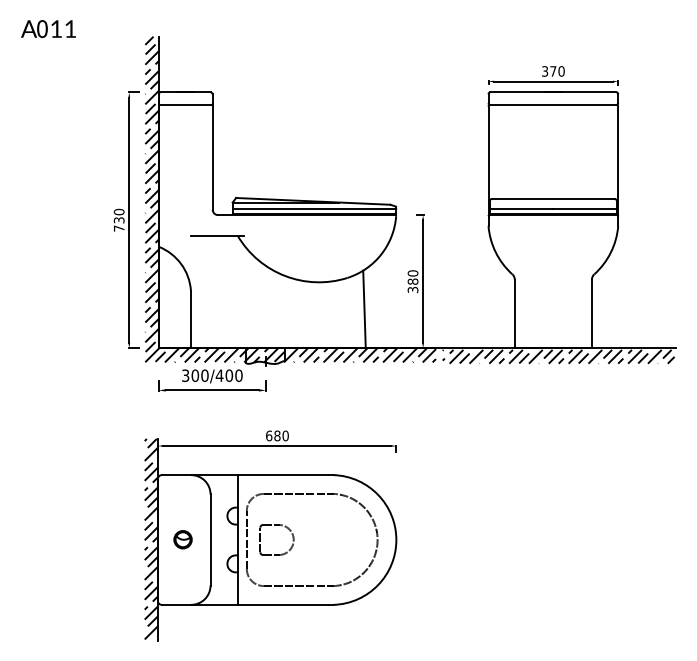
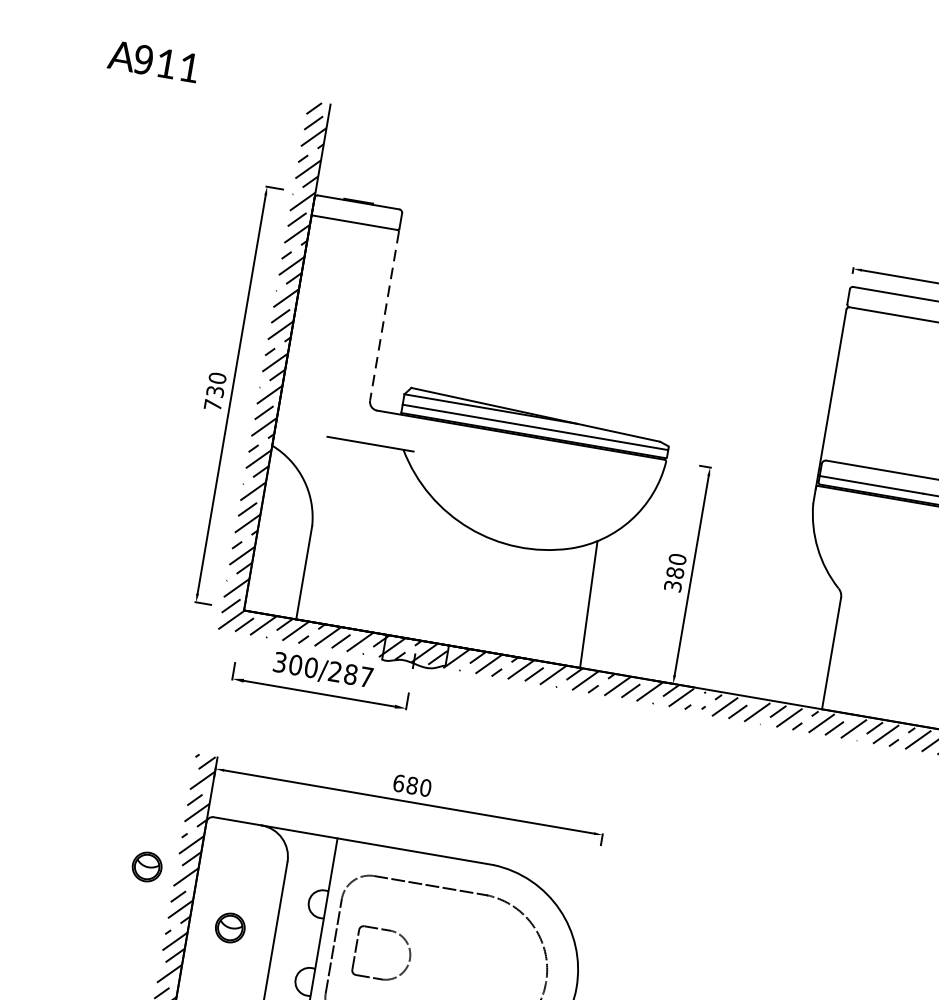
text: (42, 28) -> (143, 58), 0 -> 9
line: (212, 157) -> (384, 315), solid -> dashed
text: (228, 375) -> (349, 673), 300/400 -> 300/287
part: (126, 511) -> (146, 866), added

